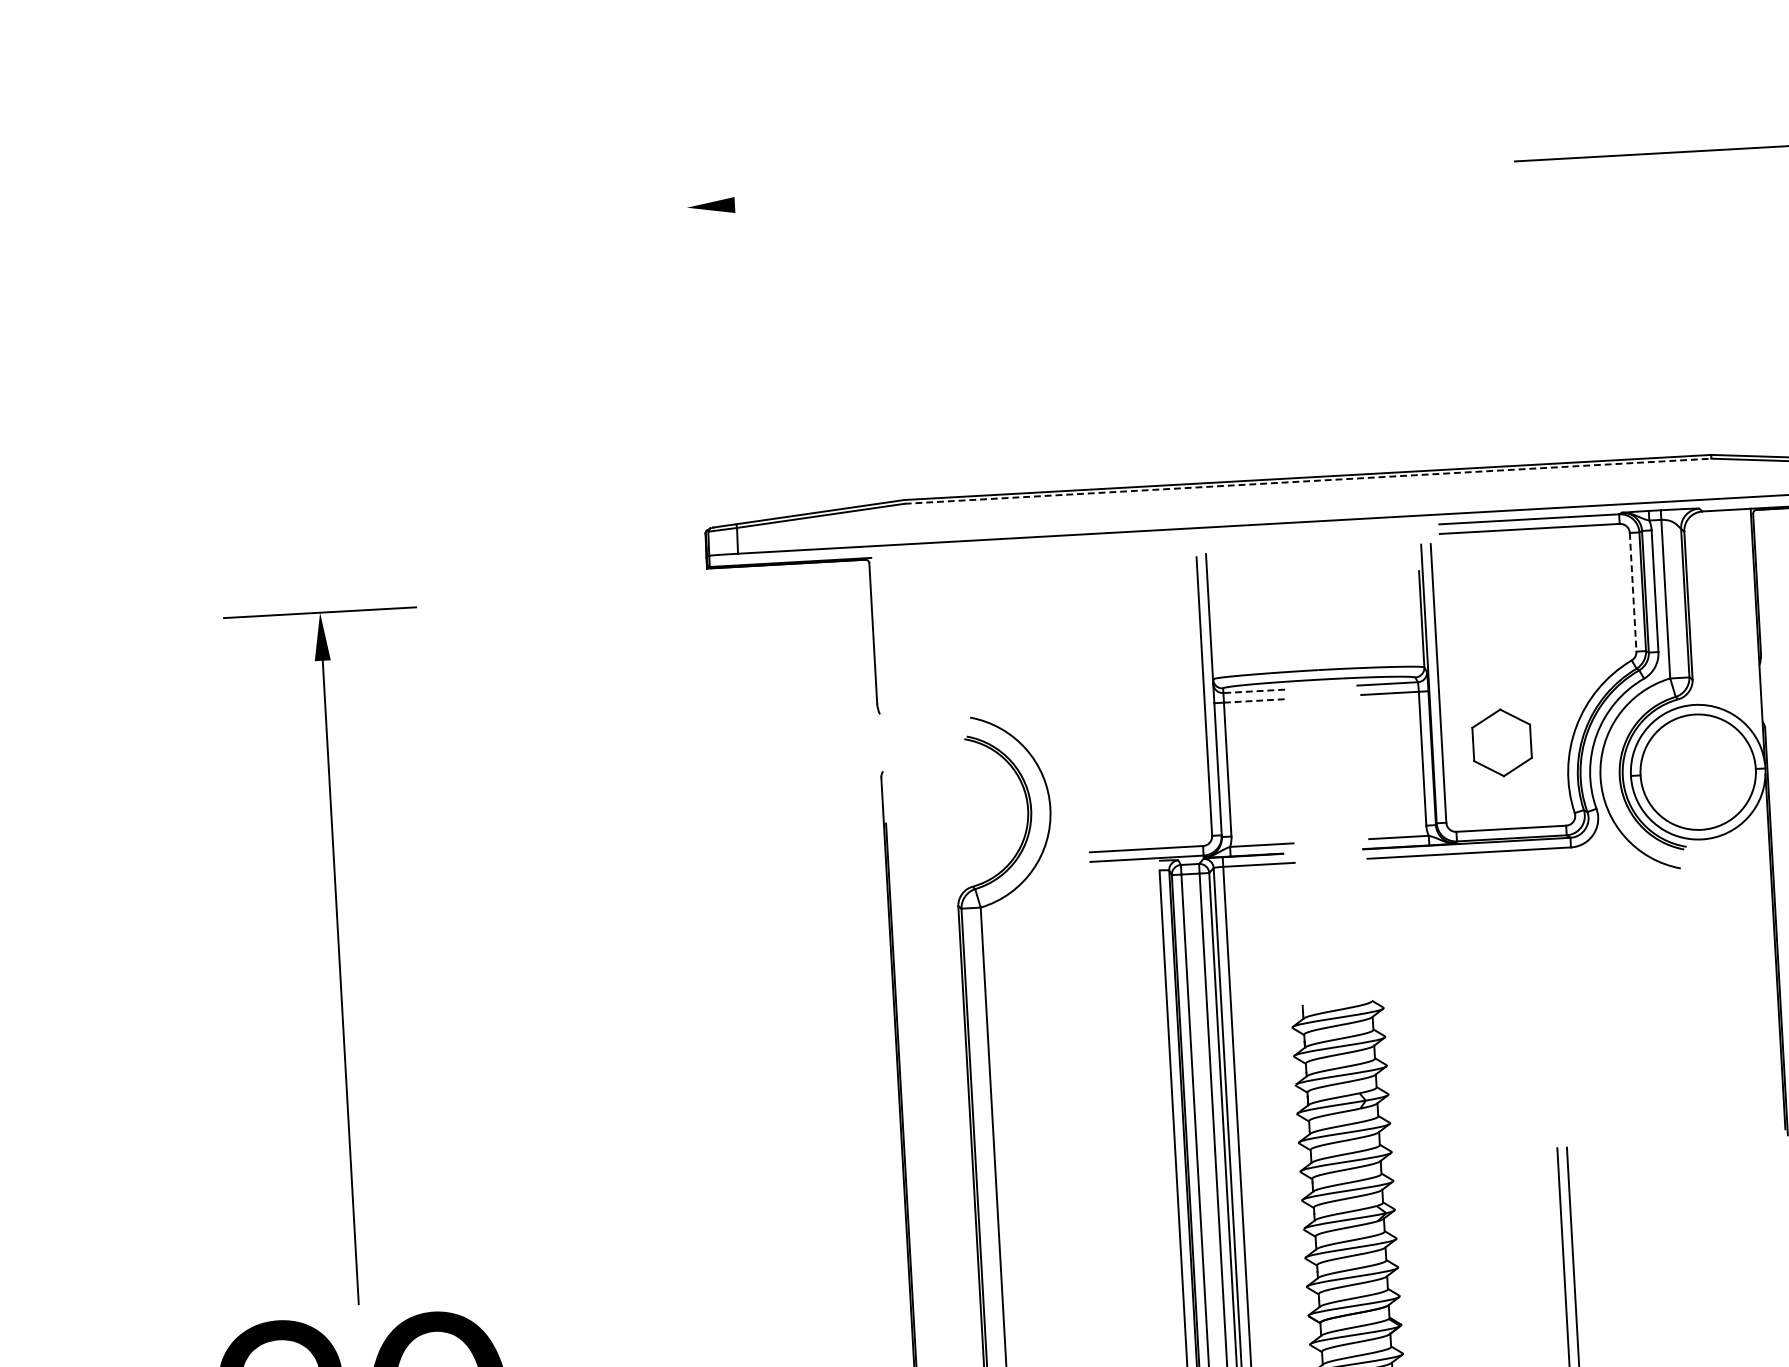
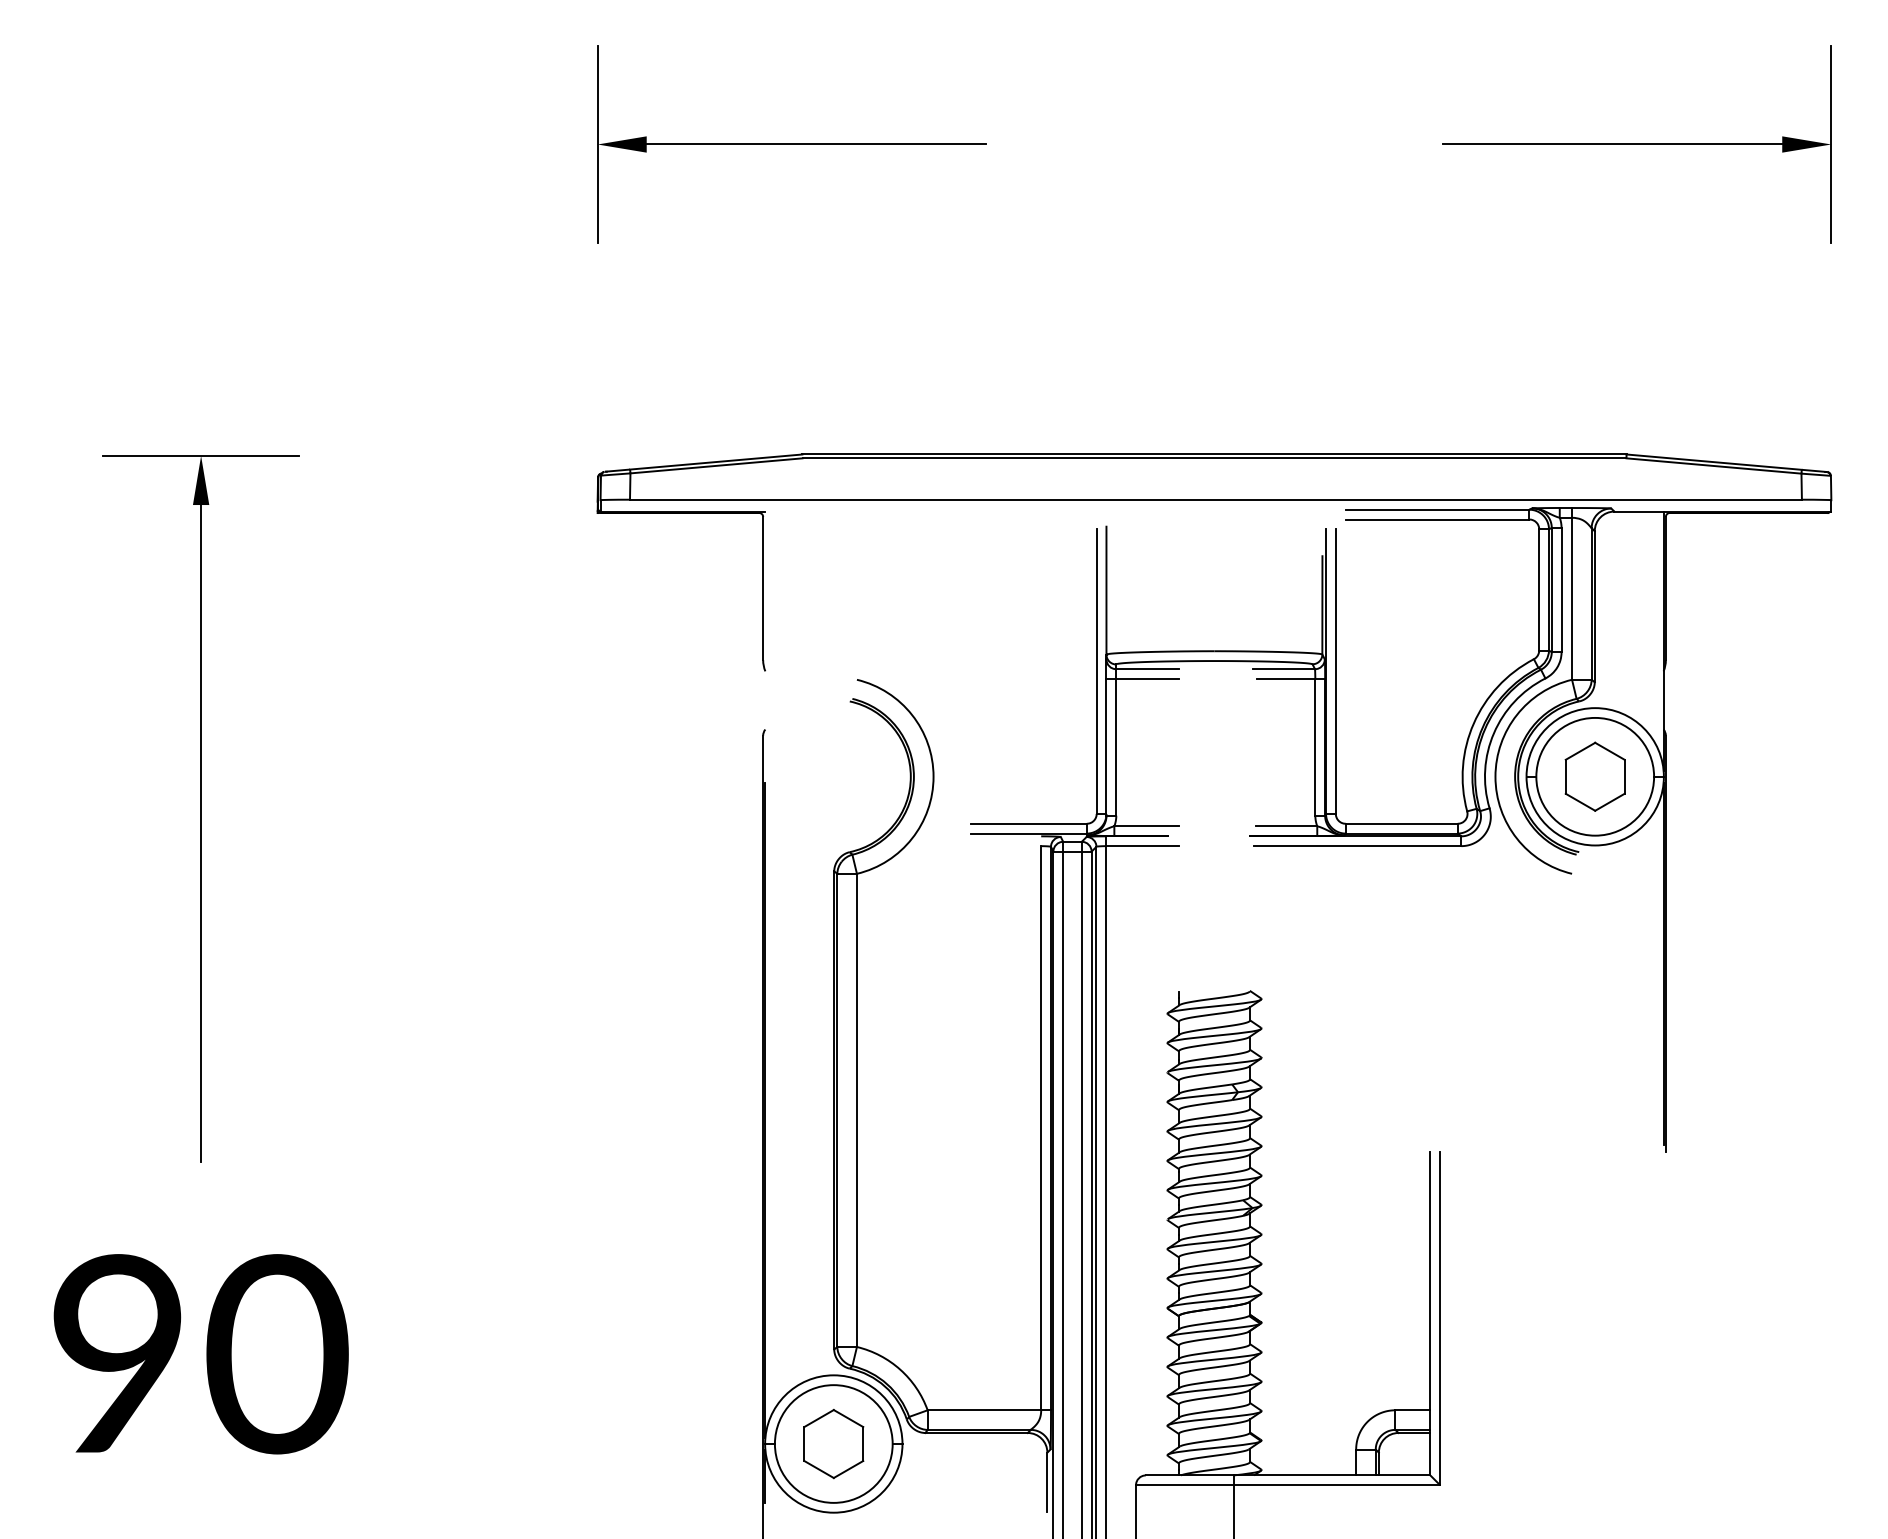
line: (900, 195) -> (815, 144), added
line: (686, 207) -> (597, 144), added
line: (1308, 481) -> (1214, 458), dashed -> solid
line: (1633, 591) -> (1539, 589), dashed -> solid
line: (1253, 691) -> (1147, 669), dashed -> solid
line: (1255, 701) -> (1148, 679), dashed -> solid
part: (1501, 742) -> (1594, 776), moved
part: (338, 957) -> (200, 808), moved

